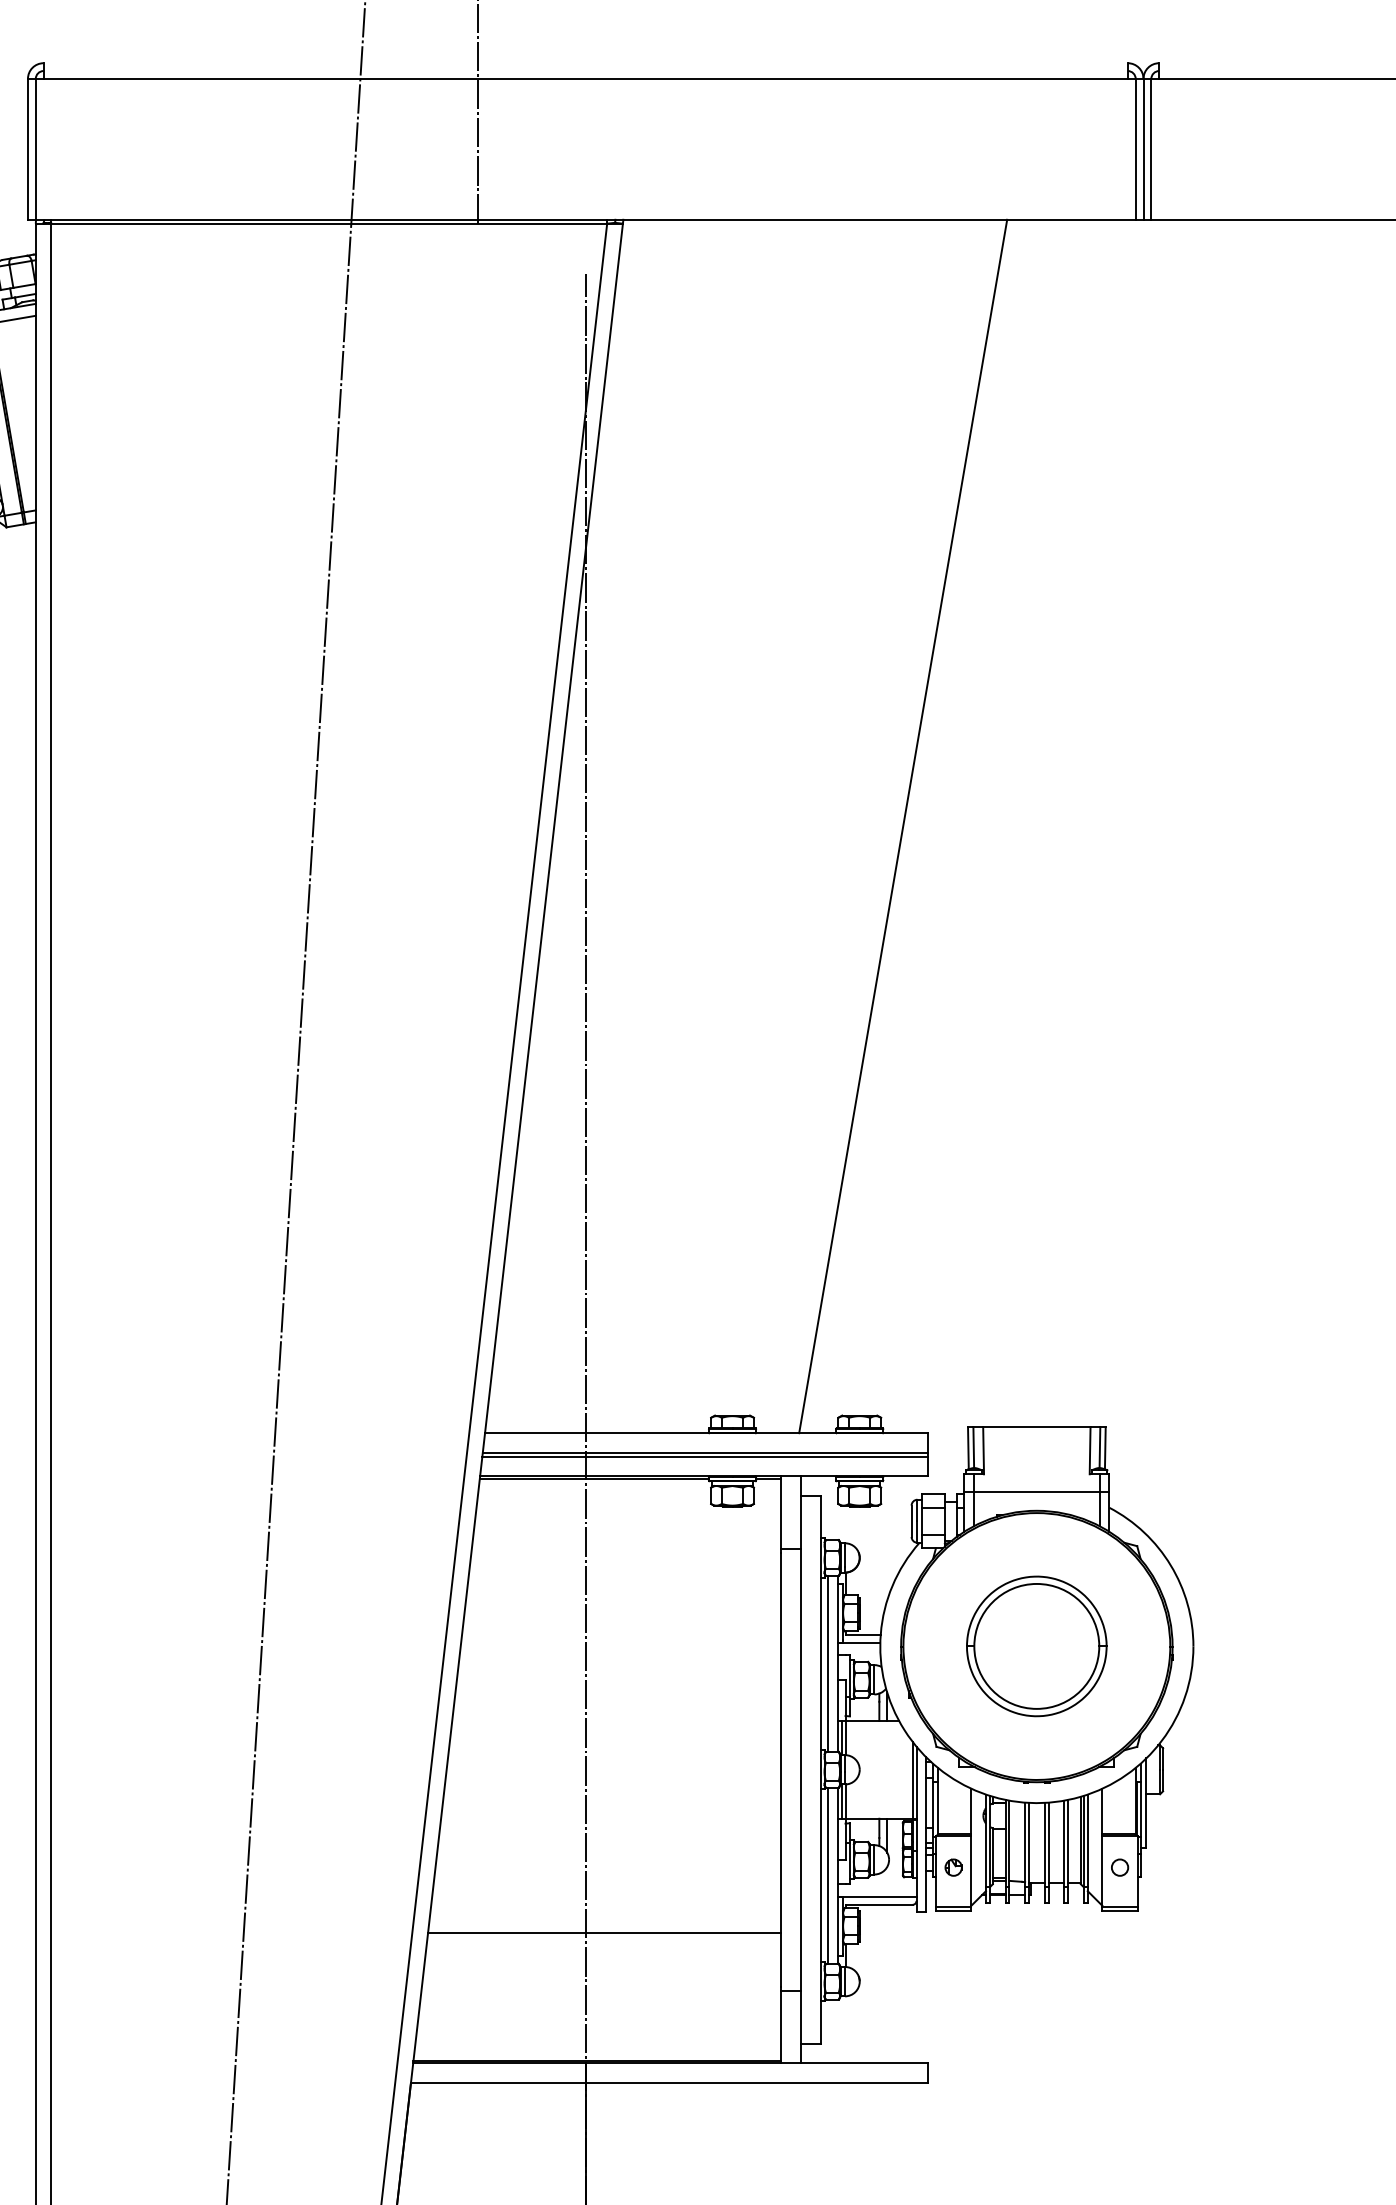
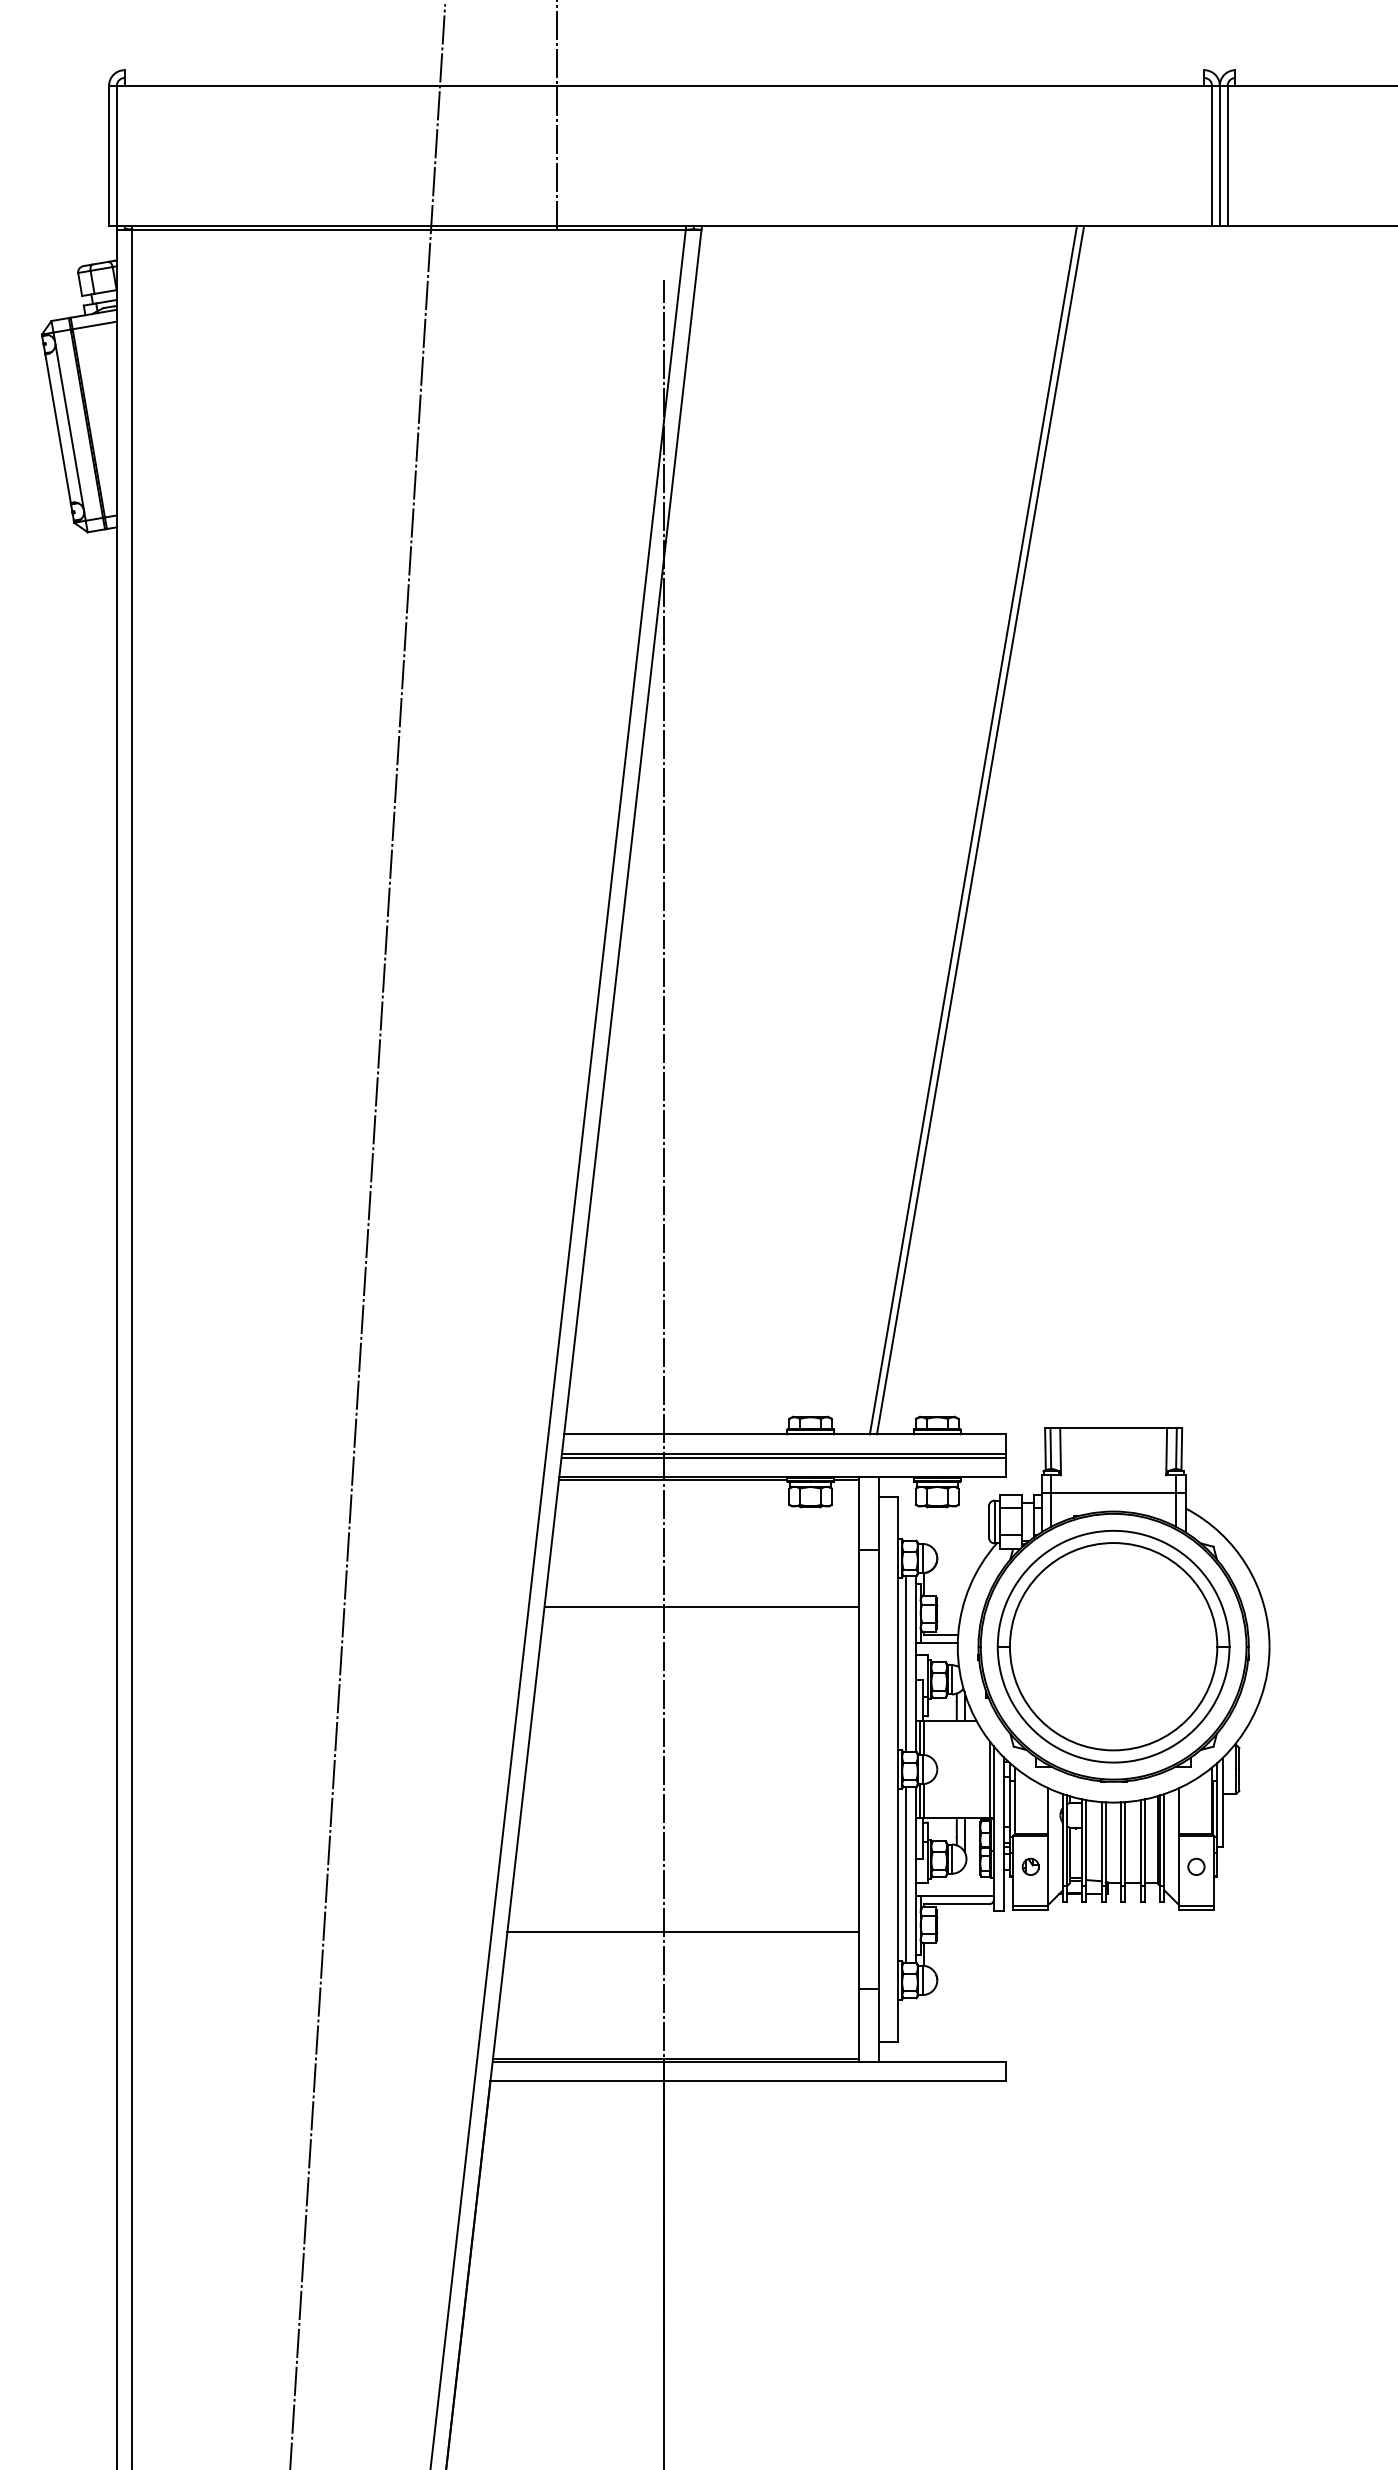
line: (896, 826) -> (973, 830), added
line: (622, 1607) -> (701, 1607), added
part: (1036, 1646) -> (1113, 1646), size x1.67

